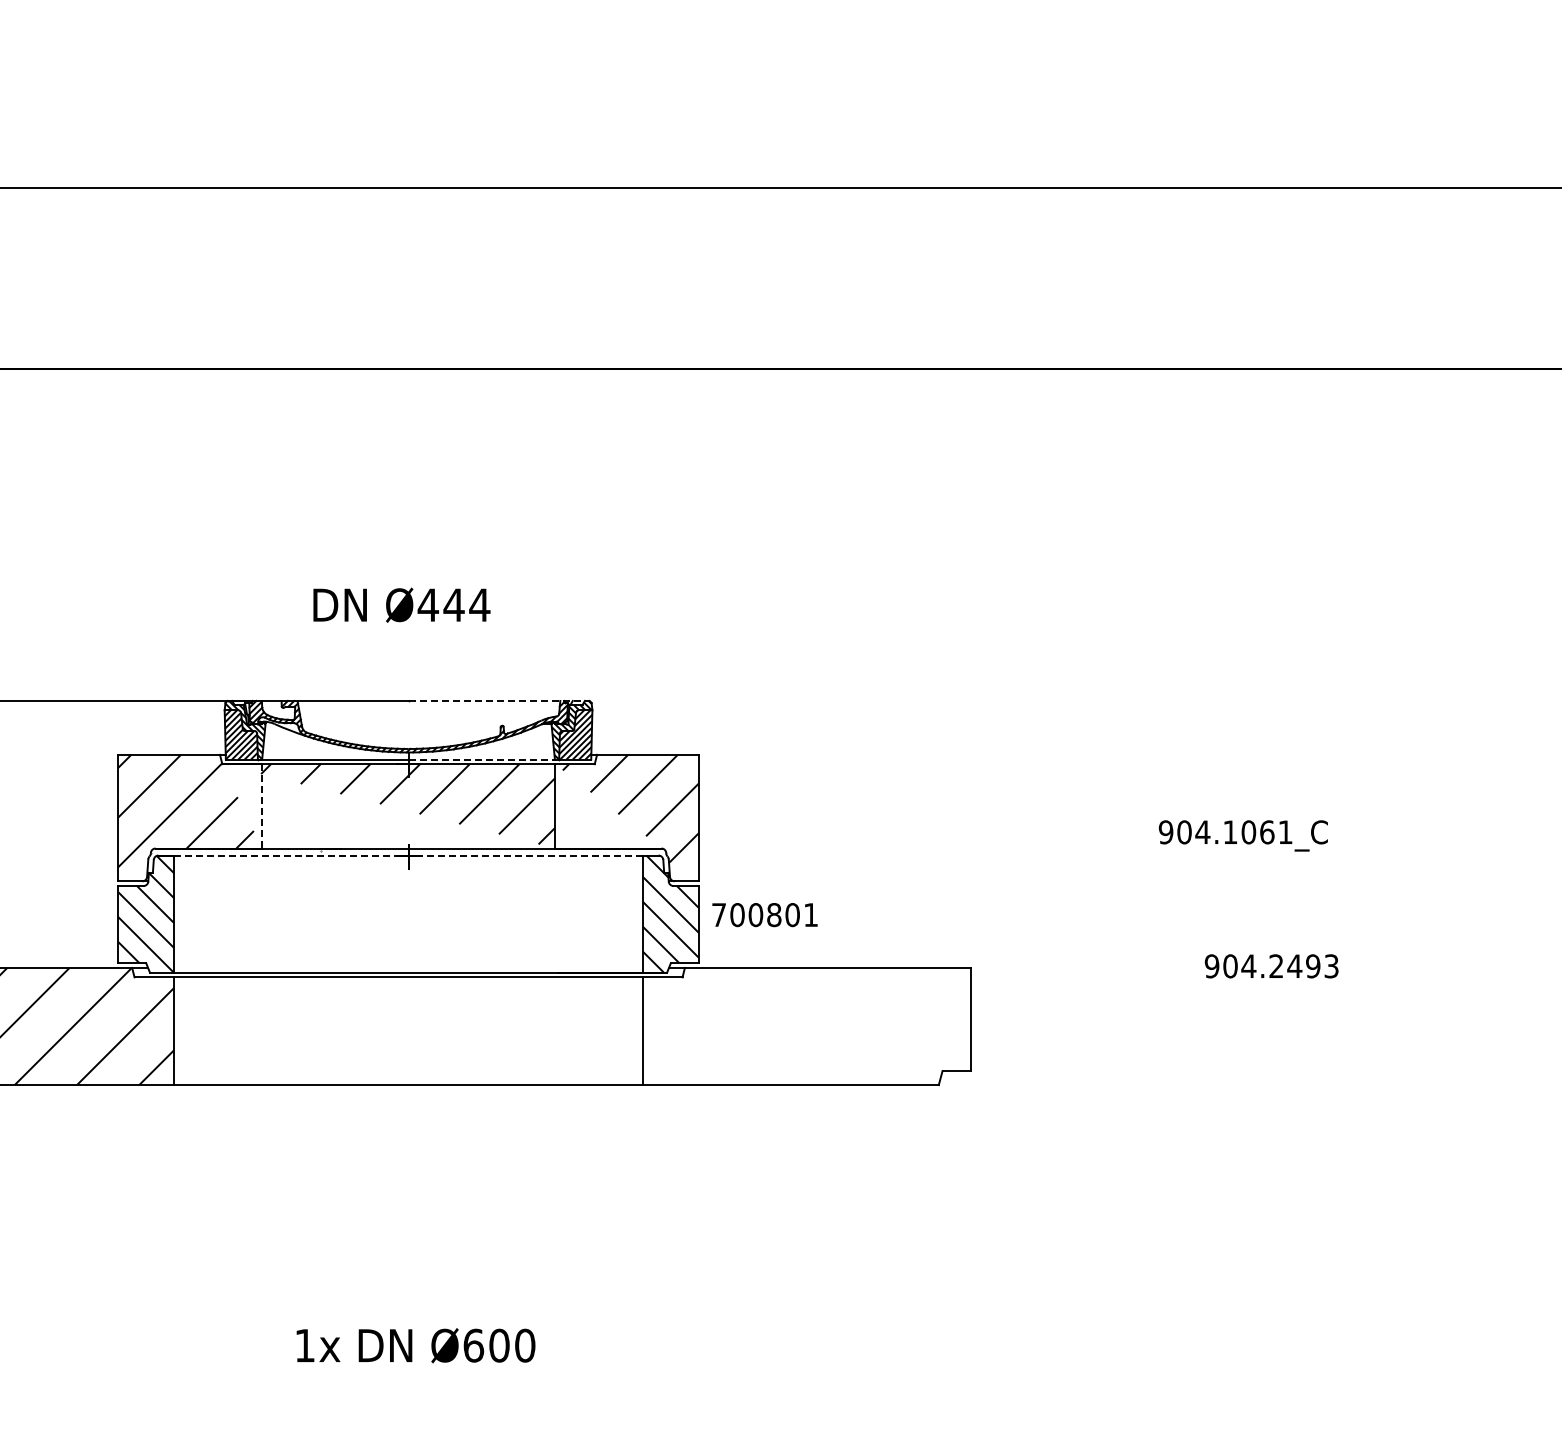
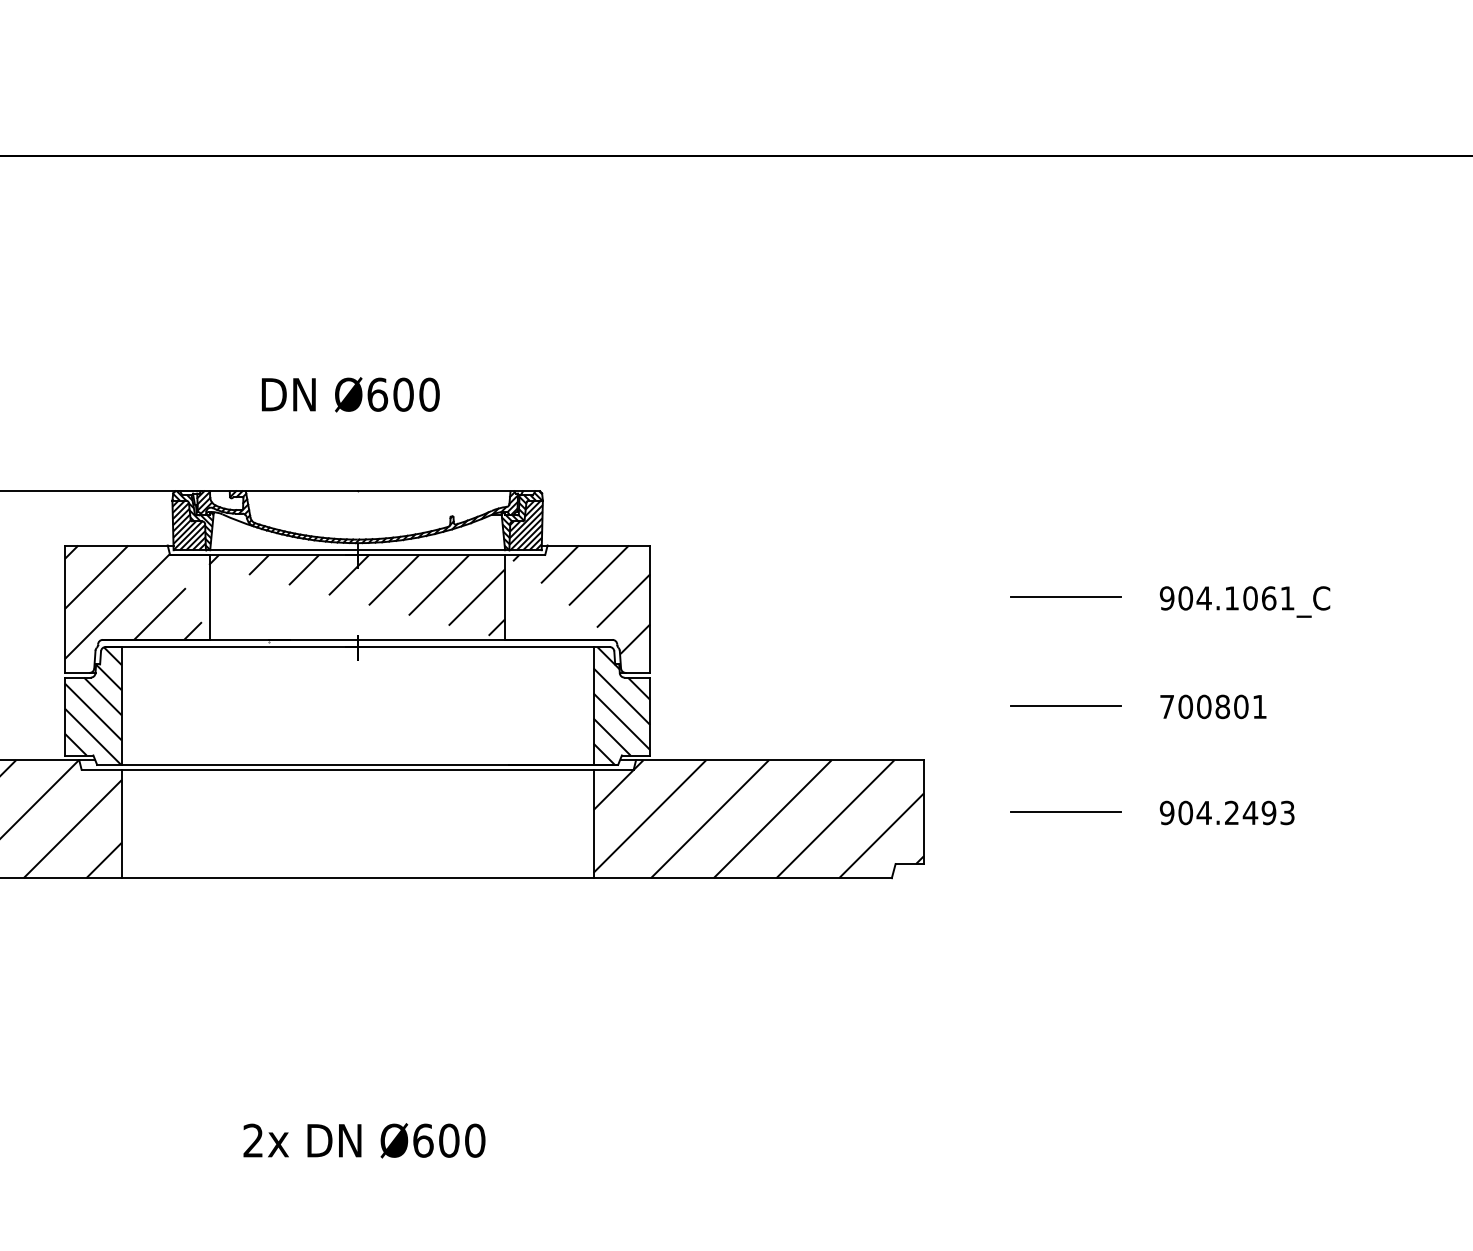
text: (453, 605) -> (402, 395), Ø444 -> Ø600
line: (499, 700) -> (449, 490), dashed -> solid
line: (484, 759) -> (434, 550), dashed -> solid
line: (262, 806) -> (210, 597), dashed -> solid
line: (1111, 806) -> (1065, 597), added
text: (1242, 835) -> (1244, 601), moved
line: (409, 855) -> (358, 646), dashed -> solid
line: (1111, 913) -> (1065, 705), added
text: (764, 915) -> (1212, 707), moved
text: (1271, 966) -> (1227, 813), moved
line: (1111, 1019) -> (1065, 812), added
hatch: (806, 1026) -> (758, 819), added
text: (304, 1345) -> (252, 1140), 1x -> 2x

